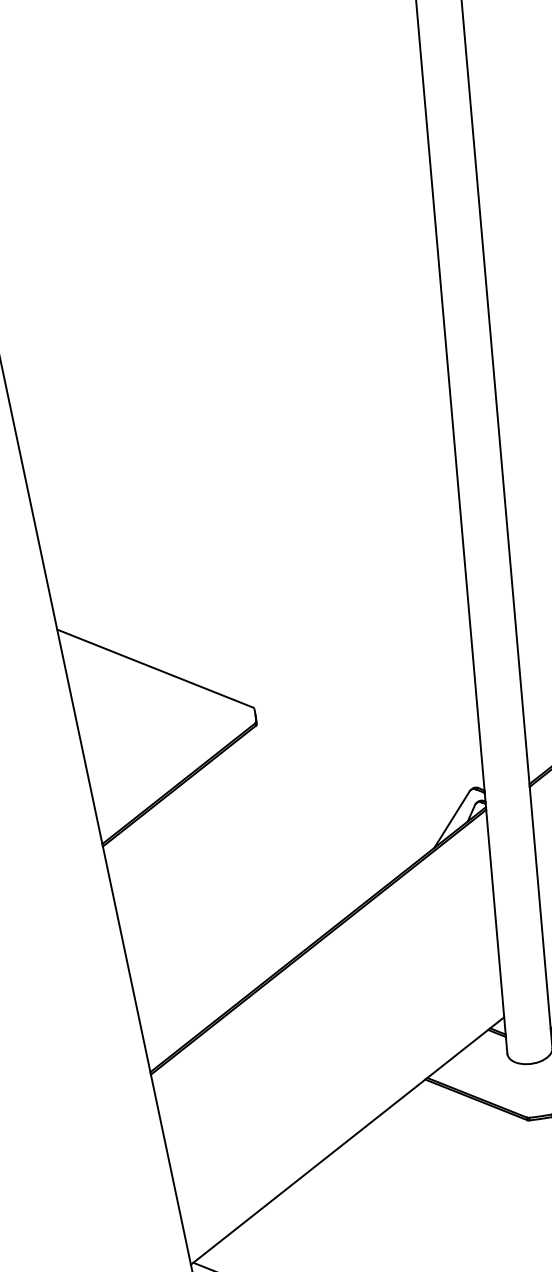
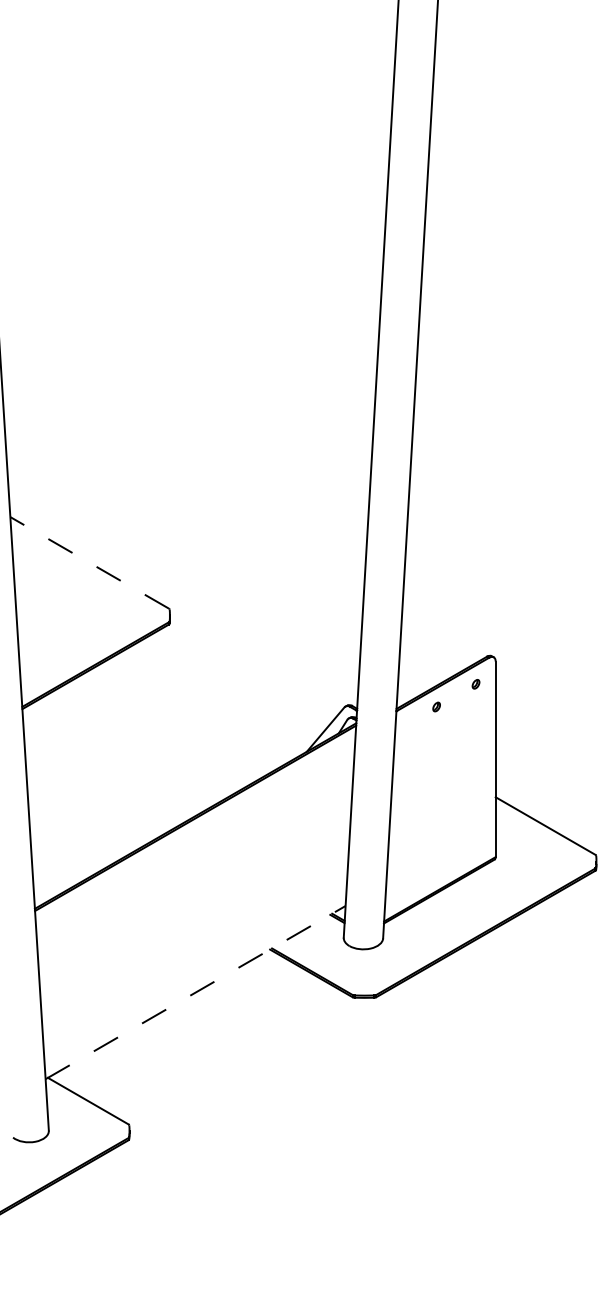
line: (155, 668) -> (89, 562), solid -> dashed
line: (348, 1140) -> (196, 992), solid -> dashed

